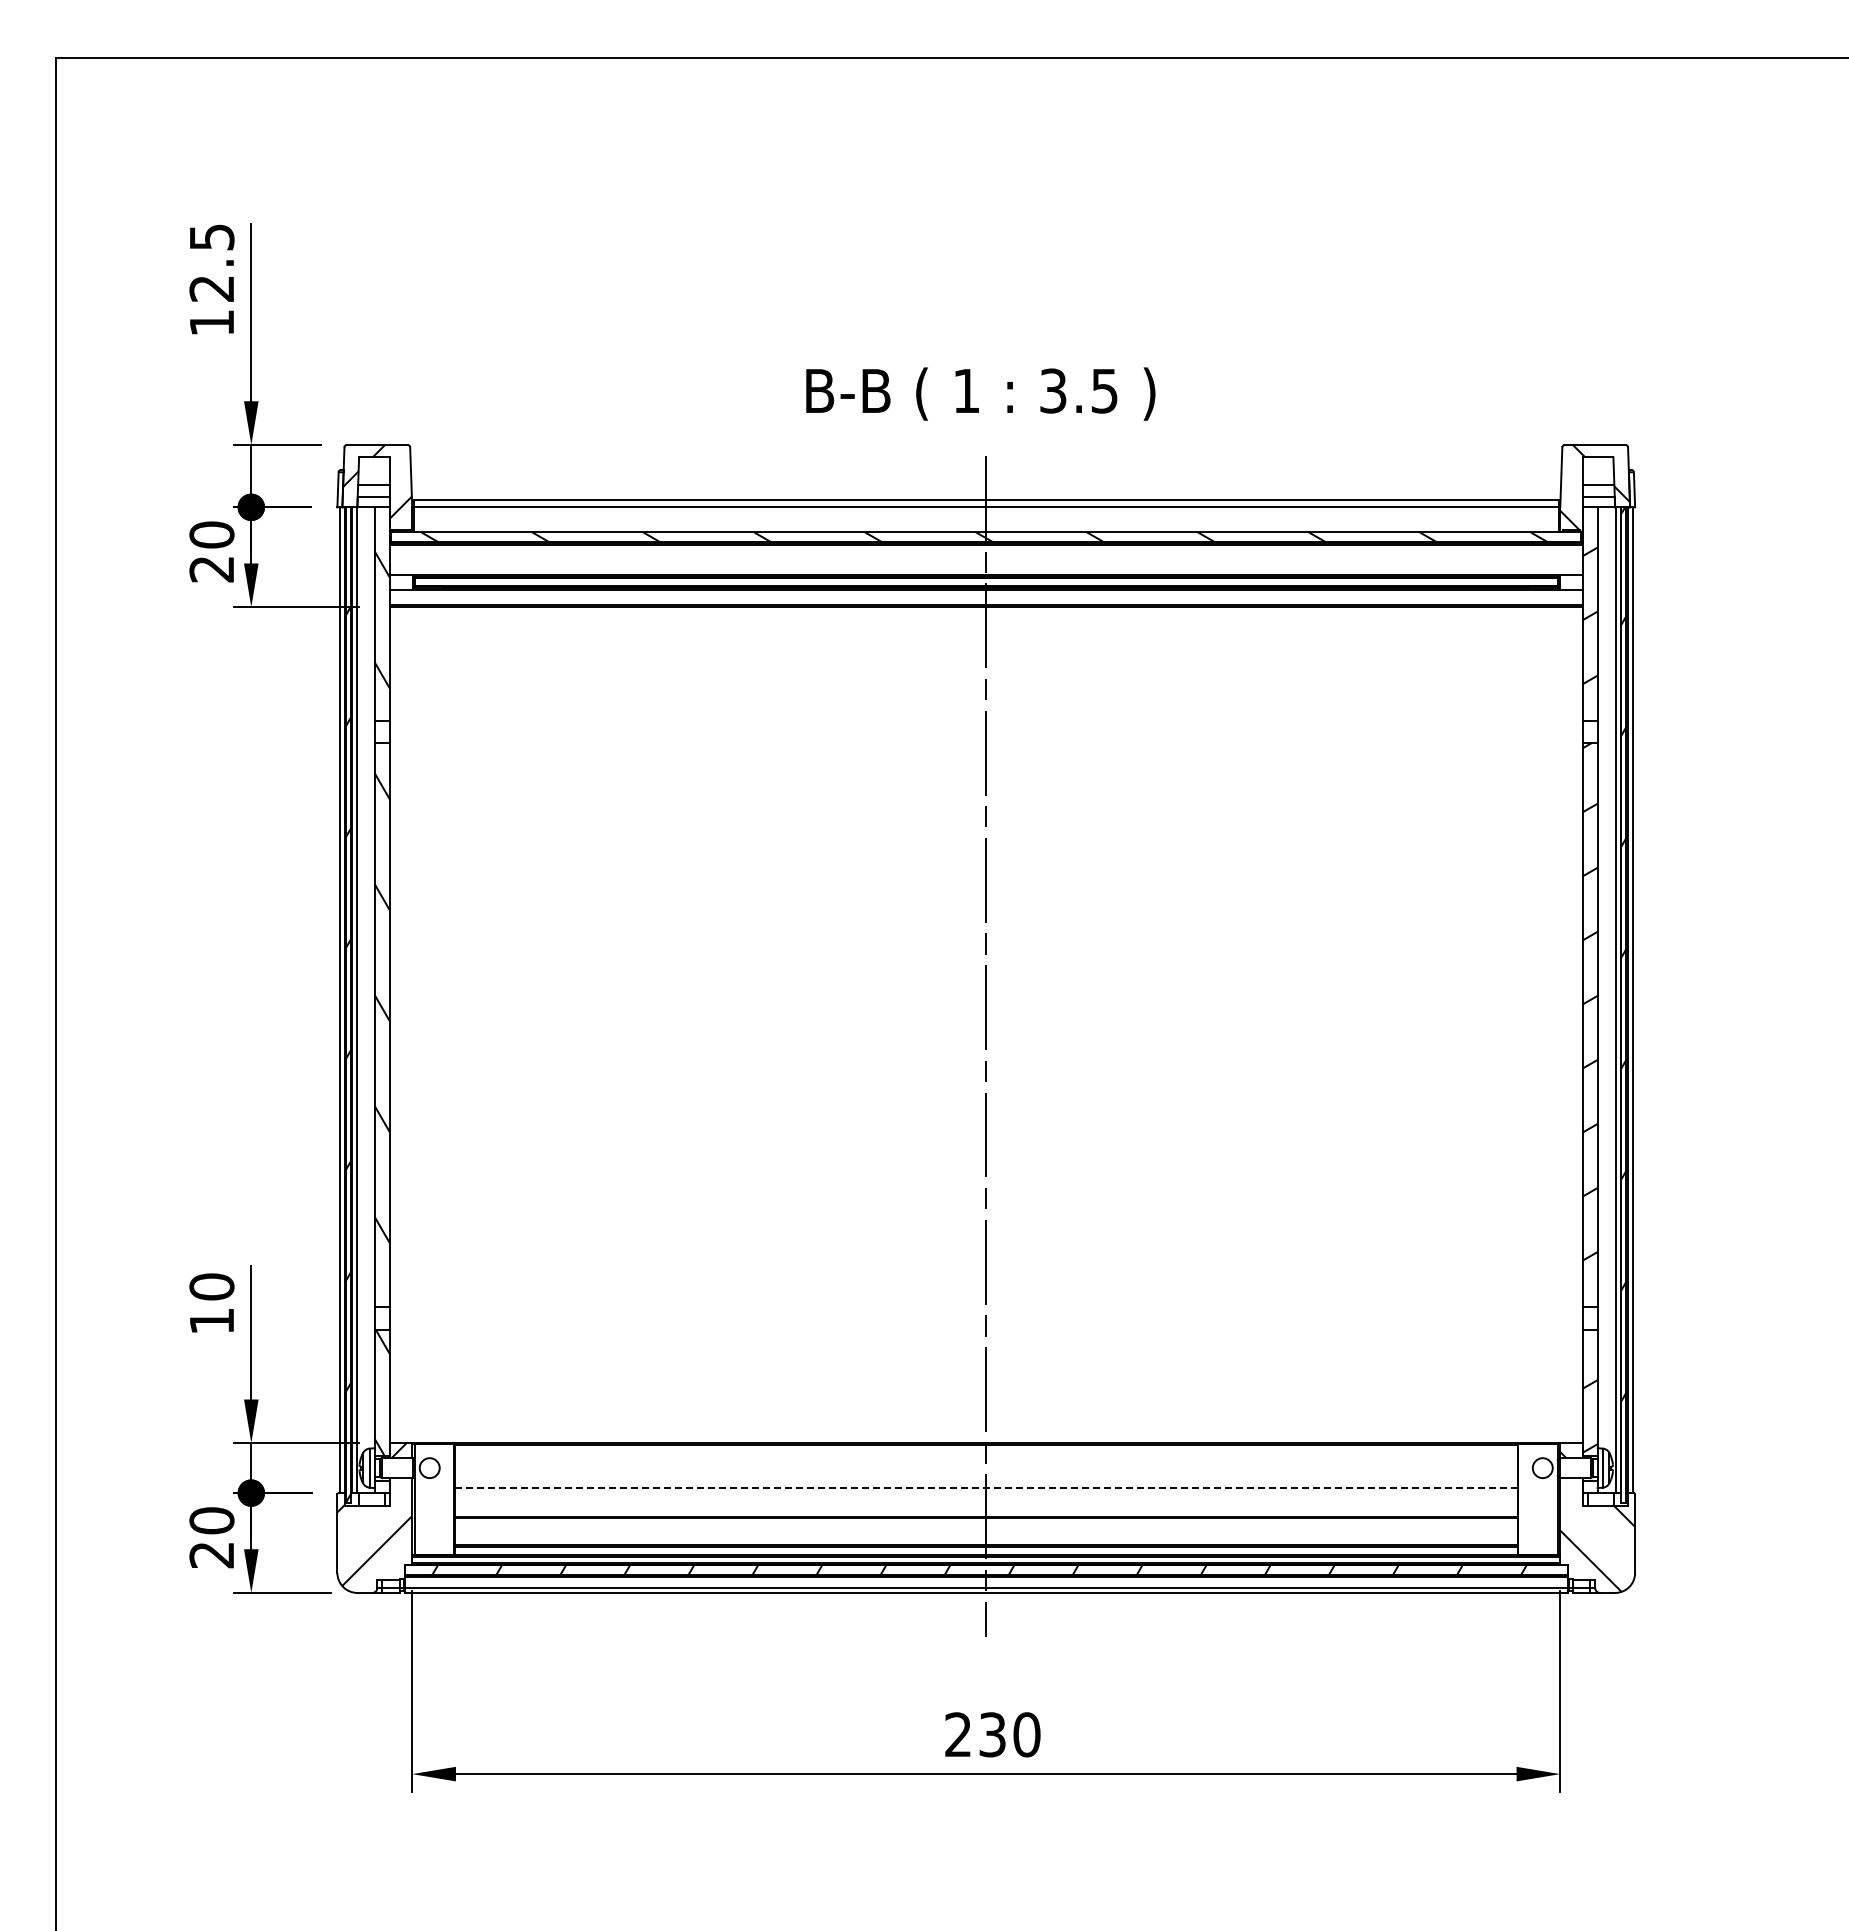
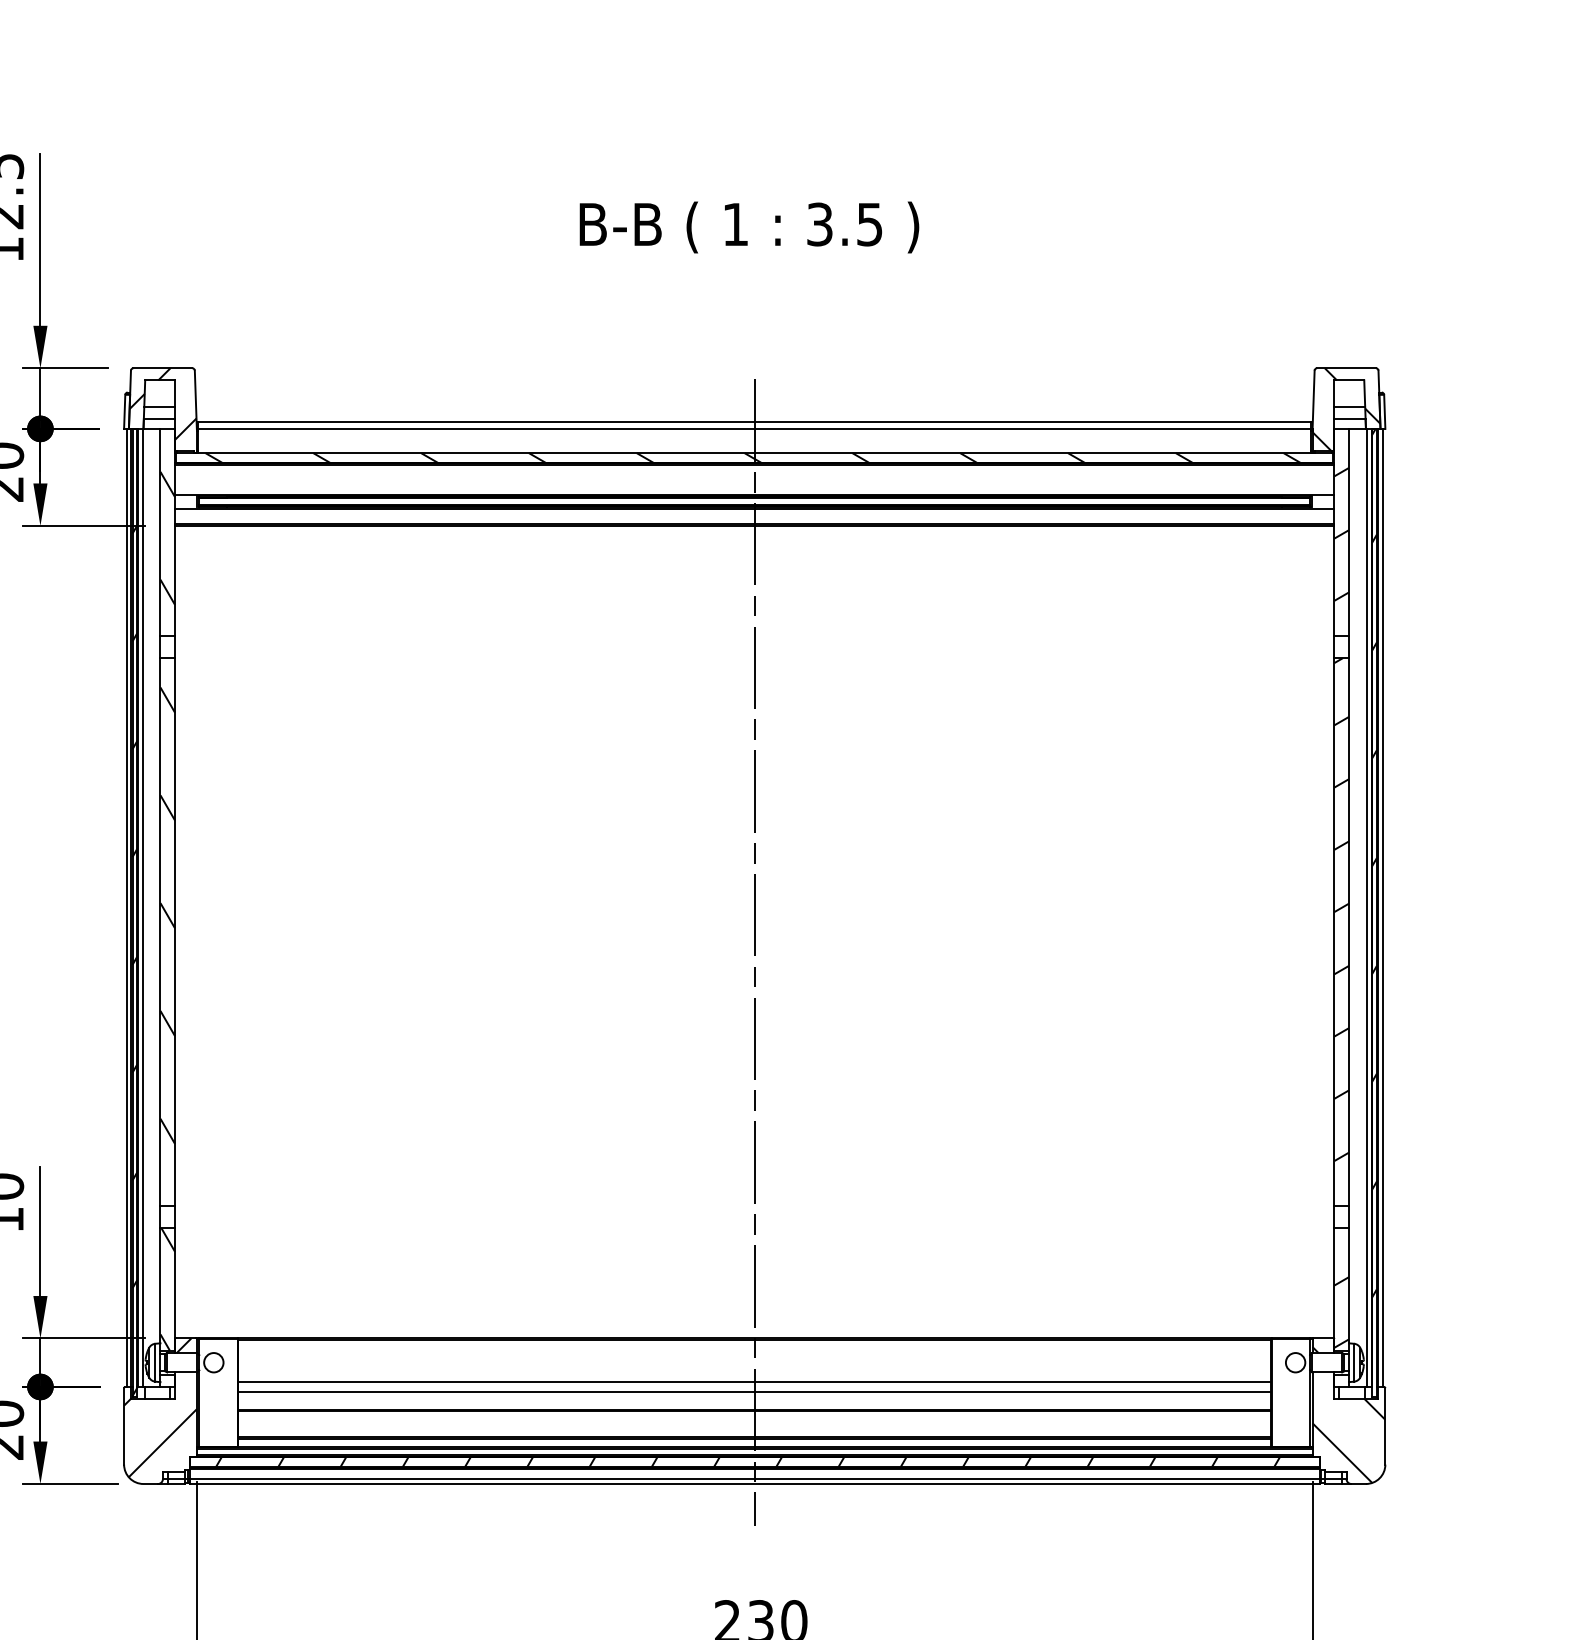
text: (980, 393) -> (749, 226), moved
line: (986, 1488) -> (754, 1382), dashed -> solid
line: (985, 1498) -> (753, 1392), added

